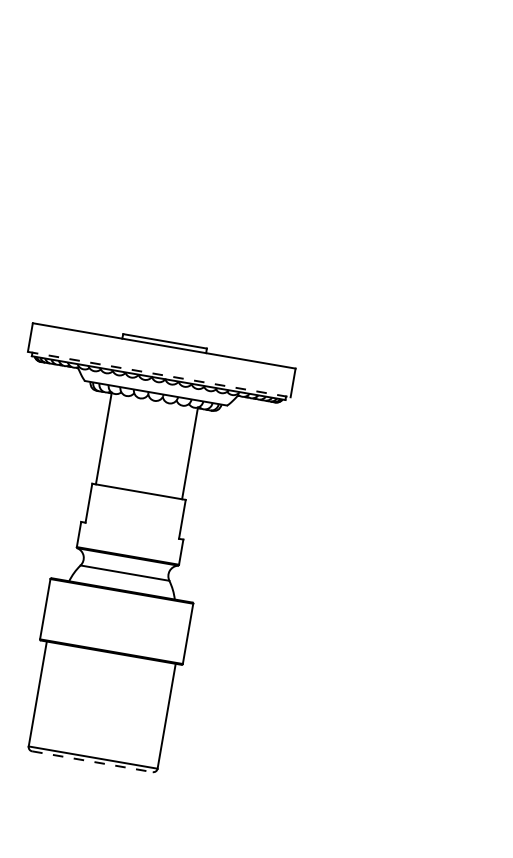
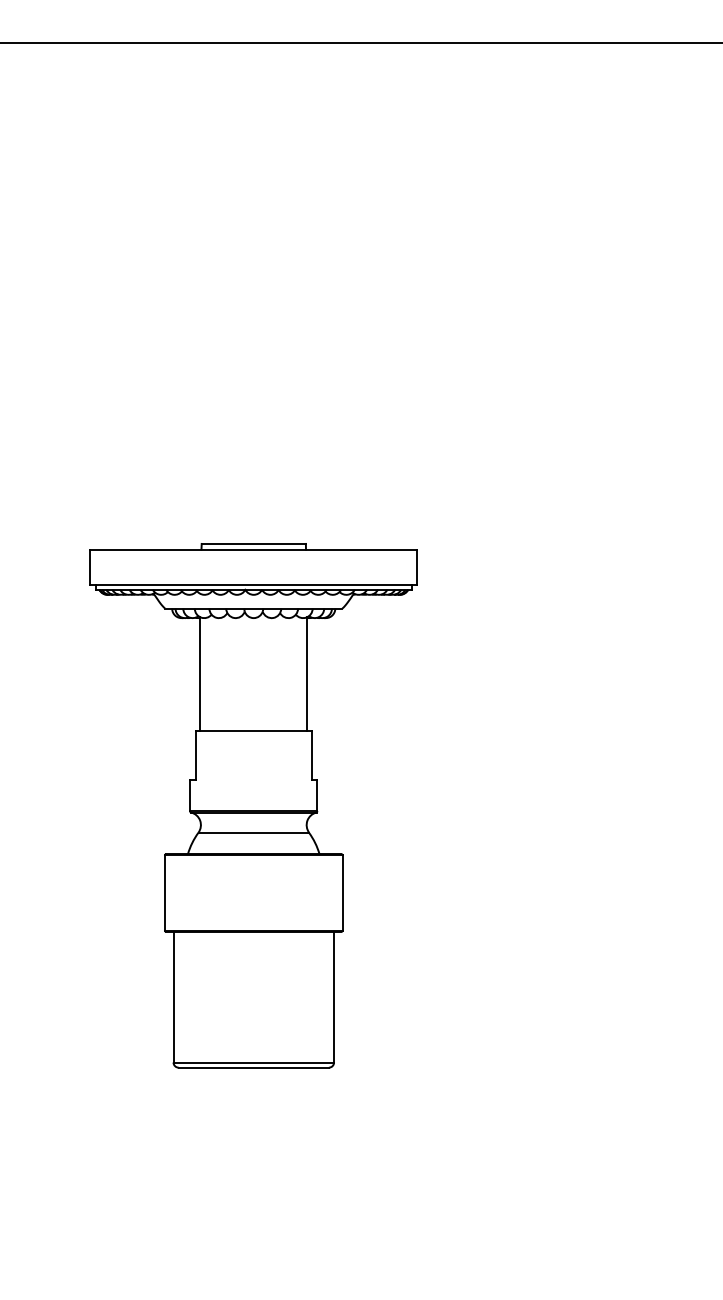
line: (159, 374) -> (253, 585), dashed -> solid
line: (93, 761) -> (254, 1067), dashed -> solid

